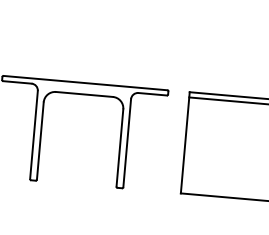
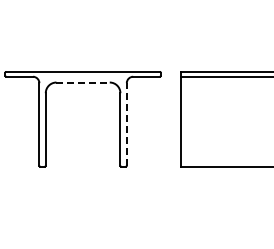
line: (84, 94) -> (83, 82), solid -> dashed
line: (126, 142) -> (126, 123), solid -> dashed

